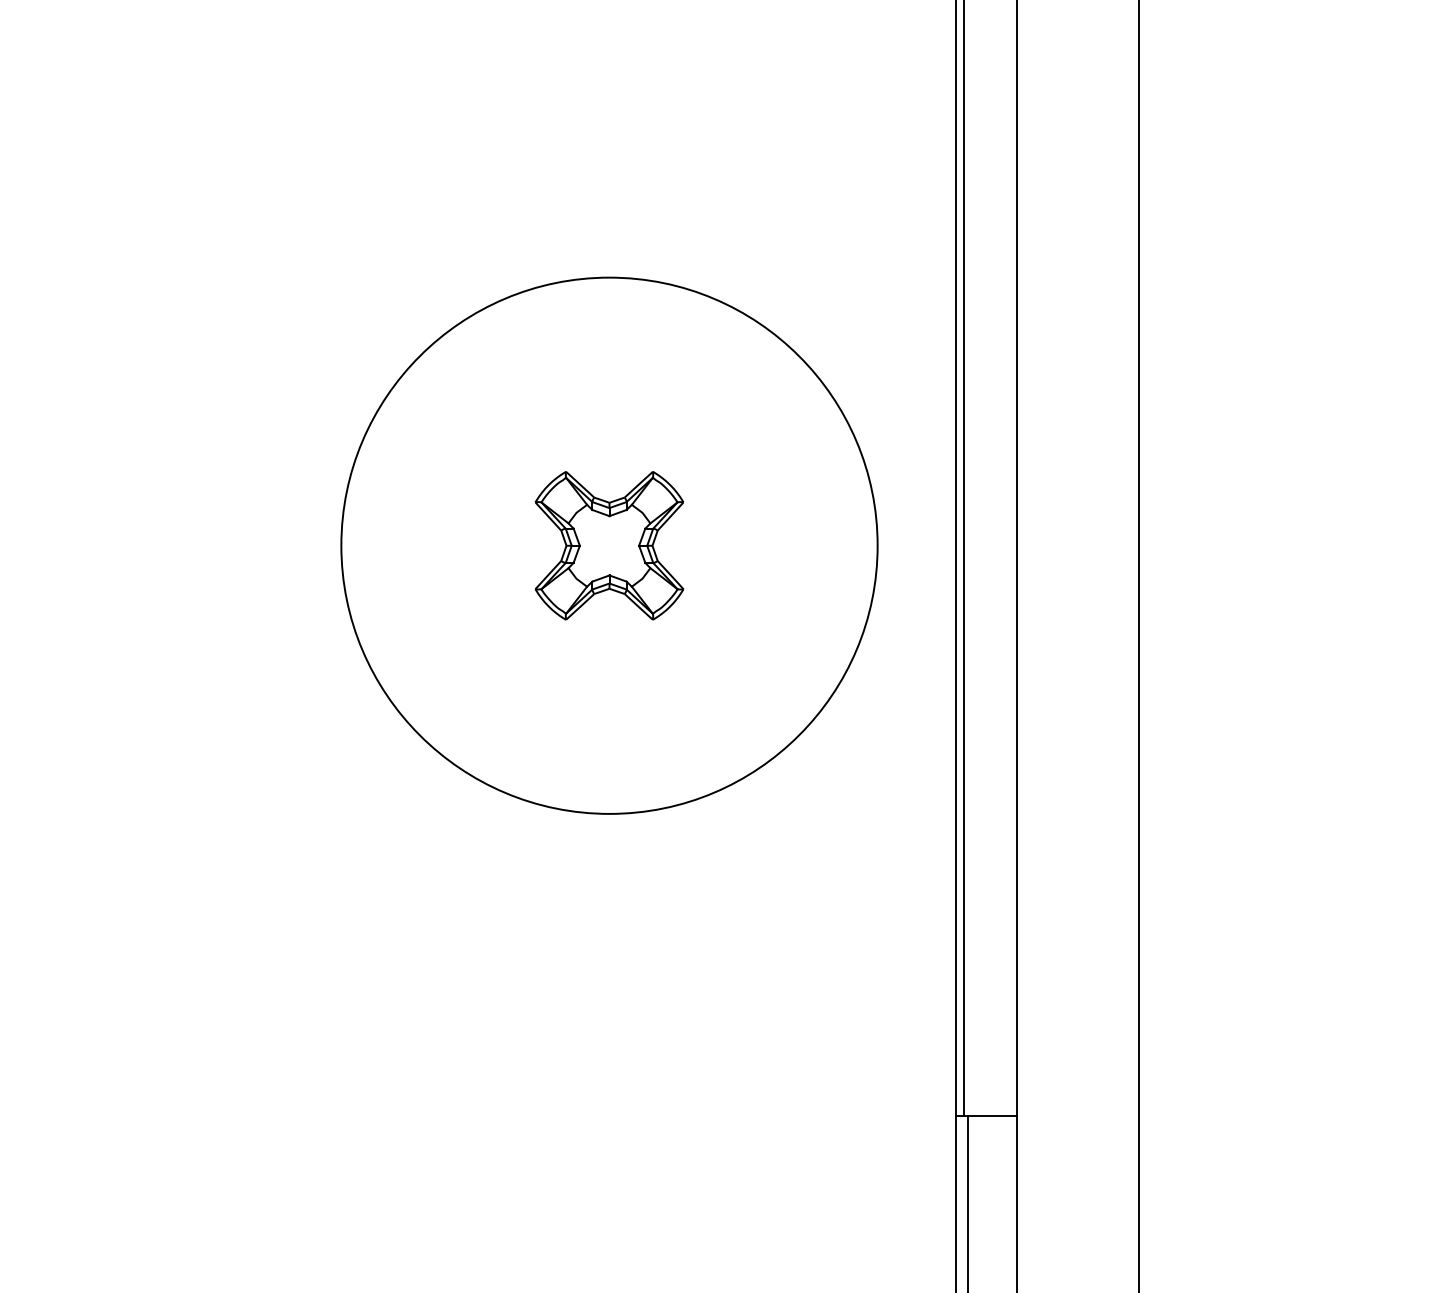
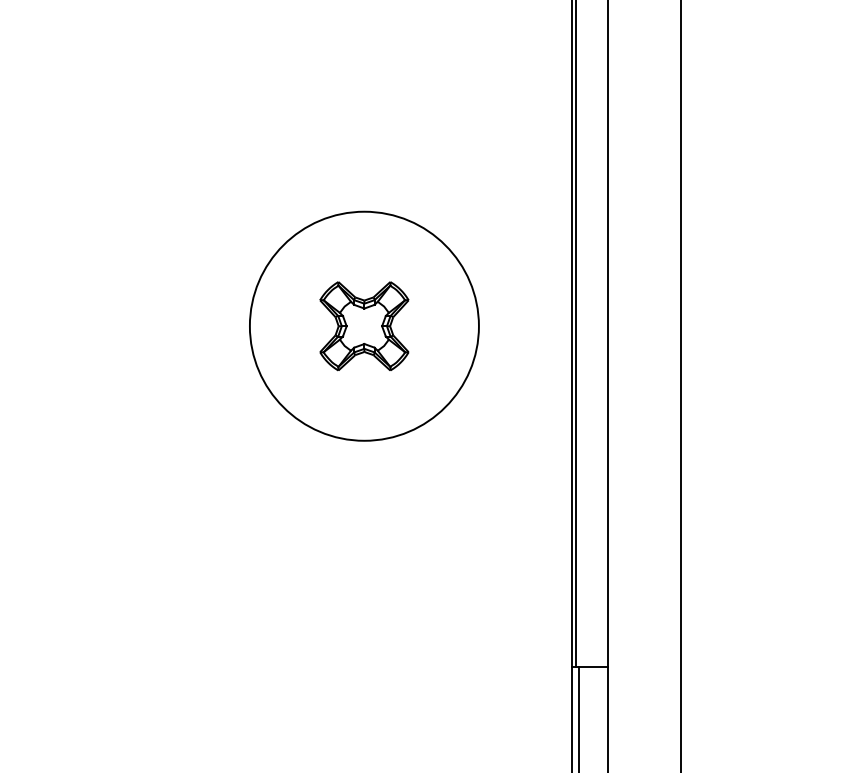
circle: (607, 544) -> (363, 325), size x0.71

